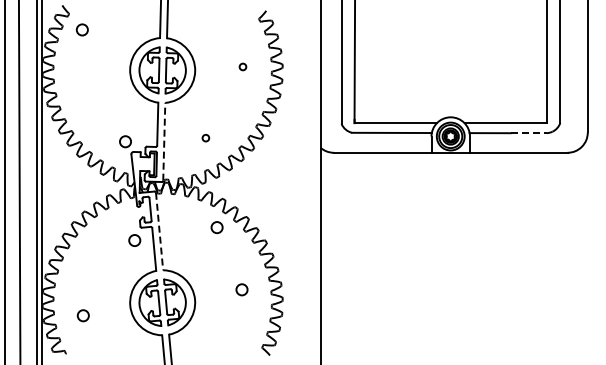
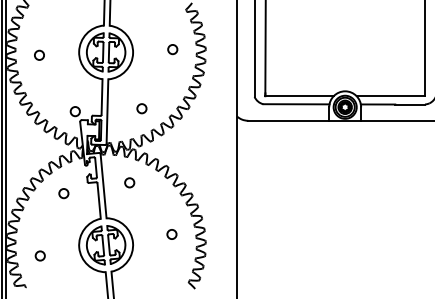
circle: (81, 29) -> (38, 54), moved
circle: (242, 66) -> (172, 49), size x1.67
line: (529, 133) -> (410, 104), dashed -> solid
circle: (205, 137) -> (141, 108), size x1.67
line: (164, 141) -> (107, 111), dashed -> solid
circle: (216, 227) -> (129, 182), moved
line: (159, 231) -> (103, 186), dashed -> solid
circle: (134, 240) -> (63, 193), moved

